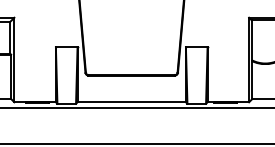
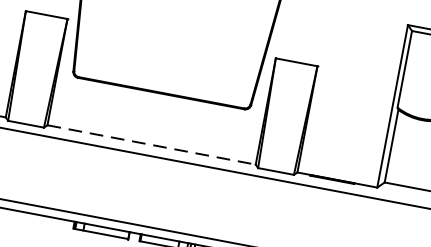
line: (132, 102) -> (152, 145), solid -> dashed

